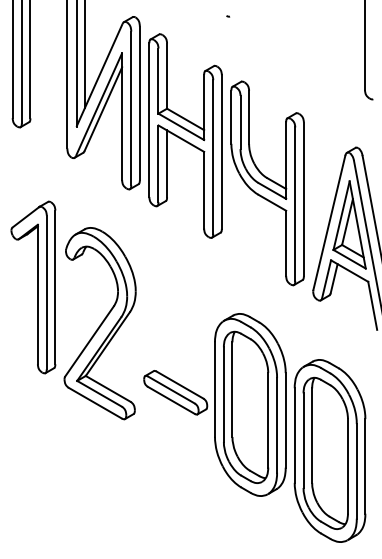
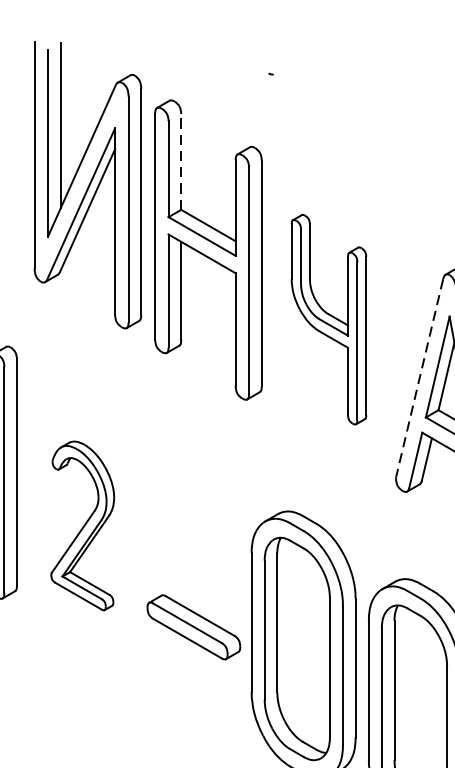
line: (167, 76) -> (181, 162), solid -> dashed
part: (267, 183) -> (328, 319), size x0.7
line: (329, 222) -> (419, 377), solid -> dashed
part: (99, 323) -> (81, 525), size x0.6

